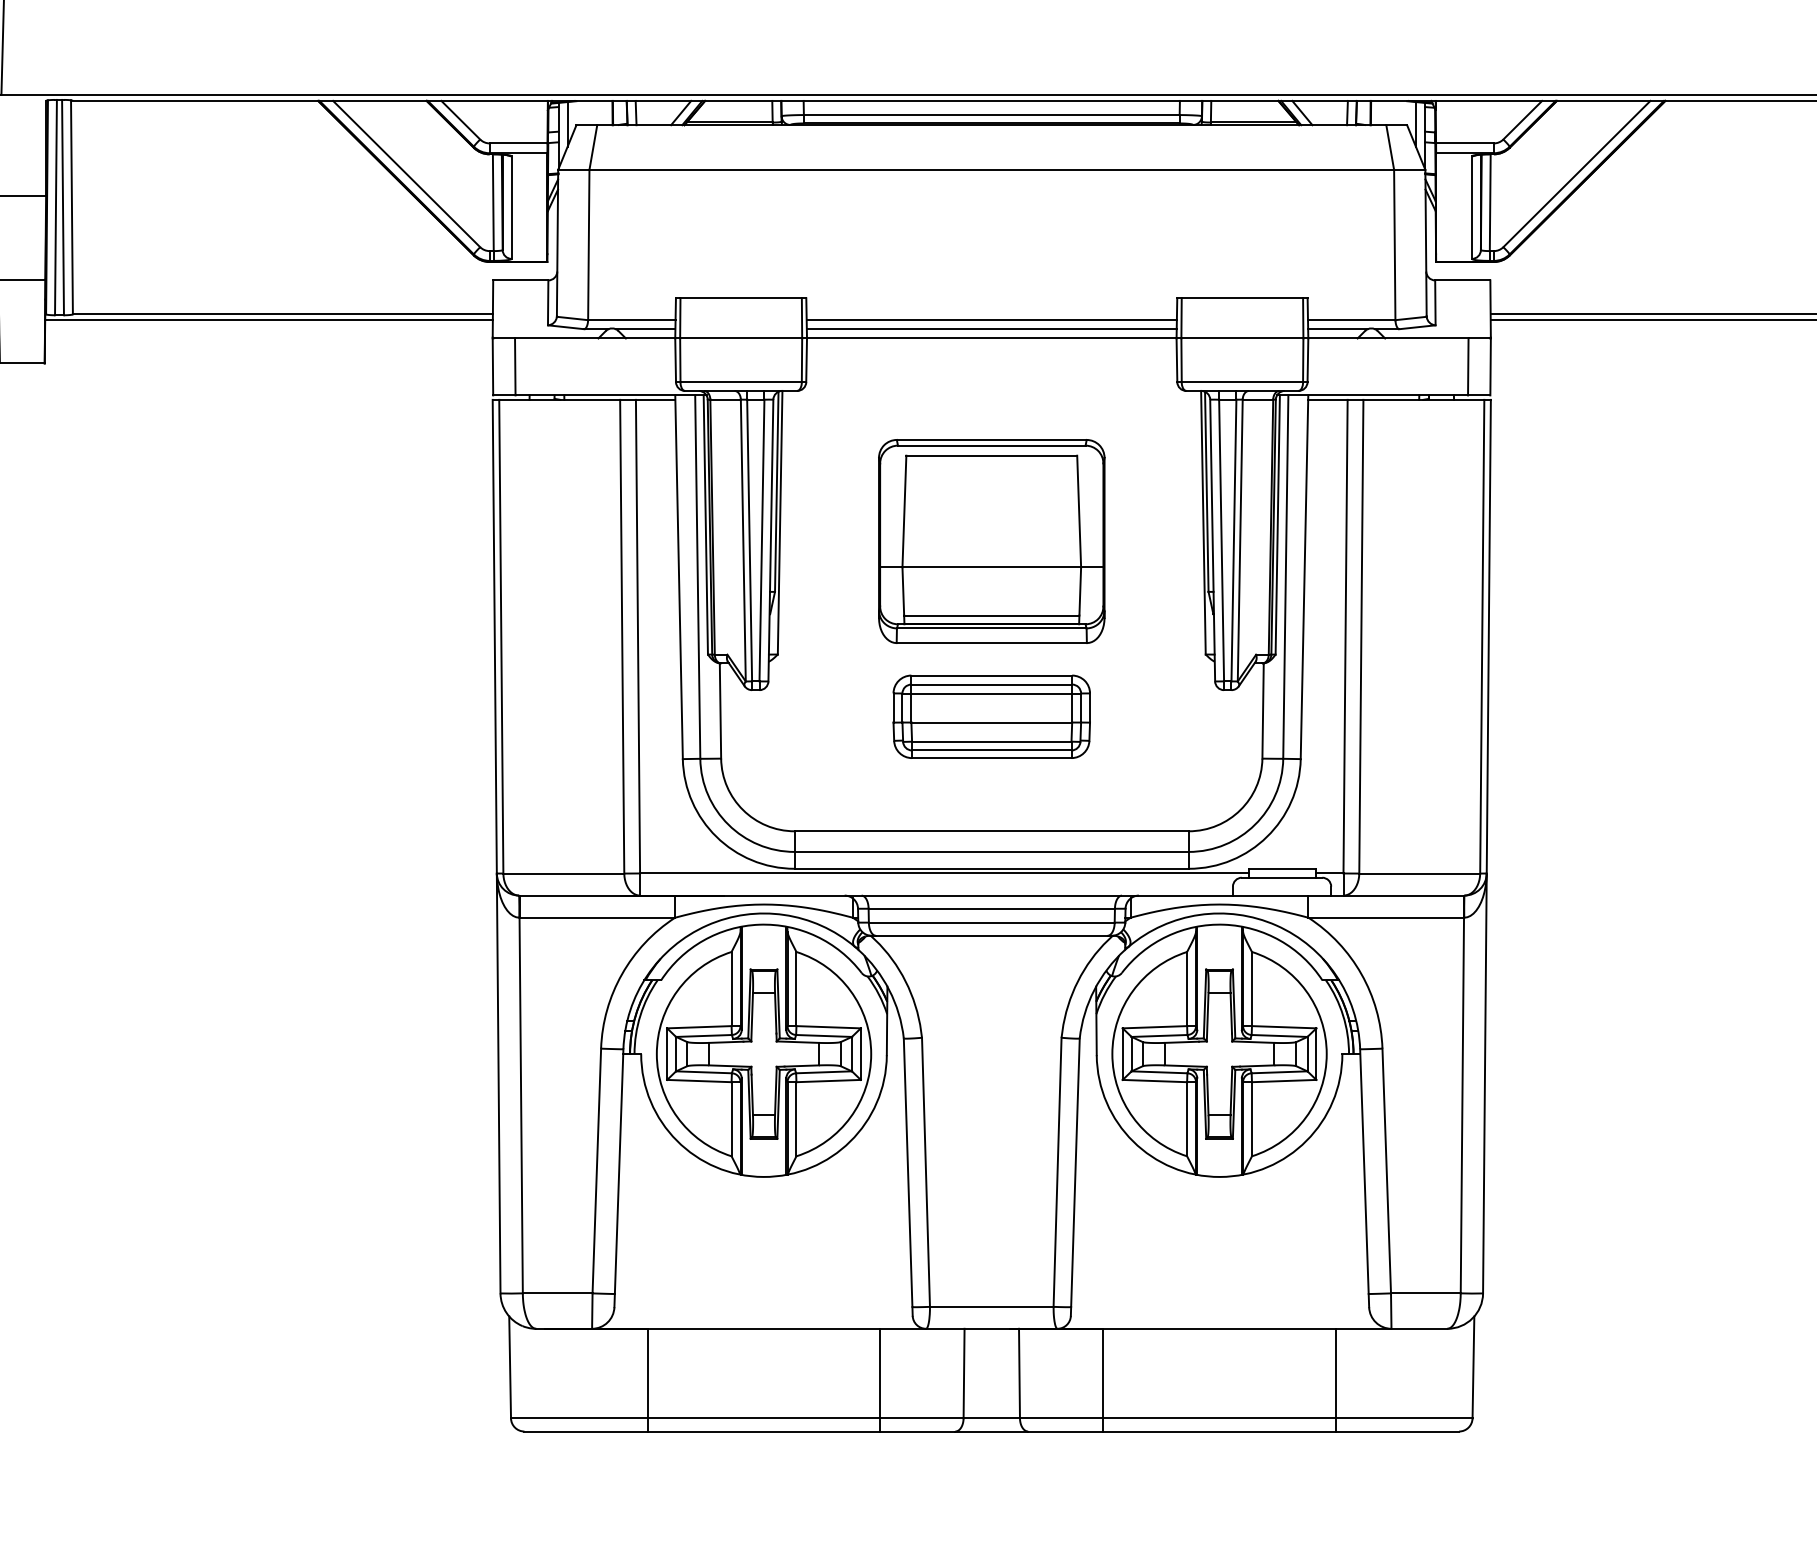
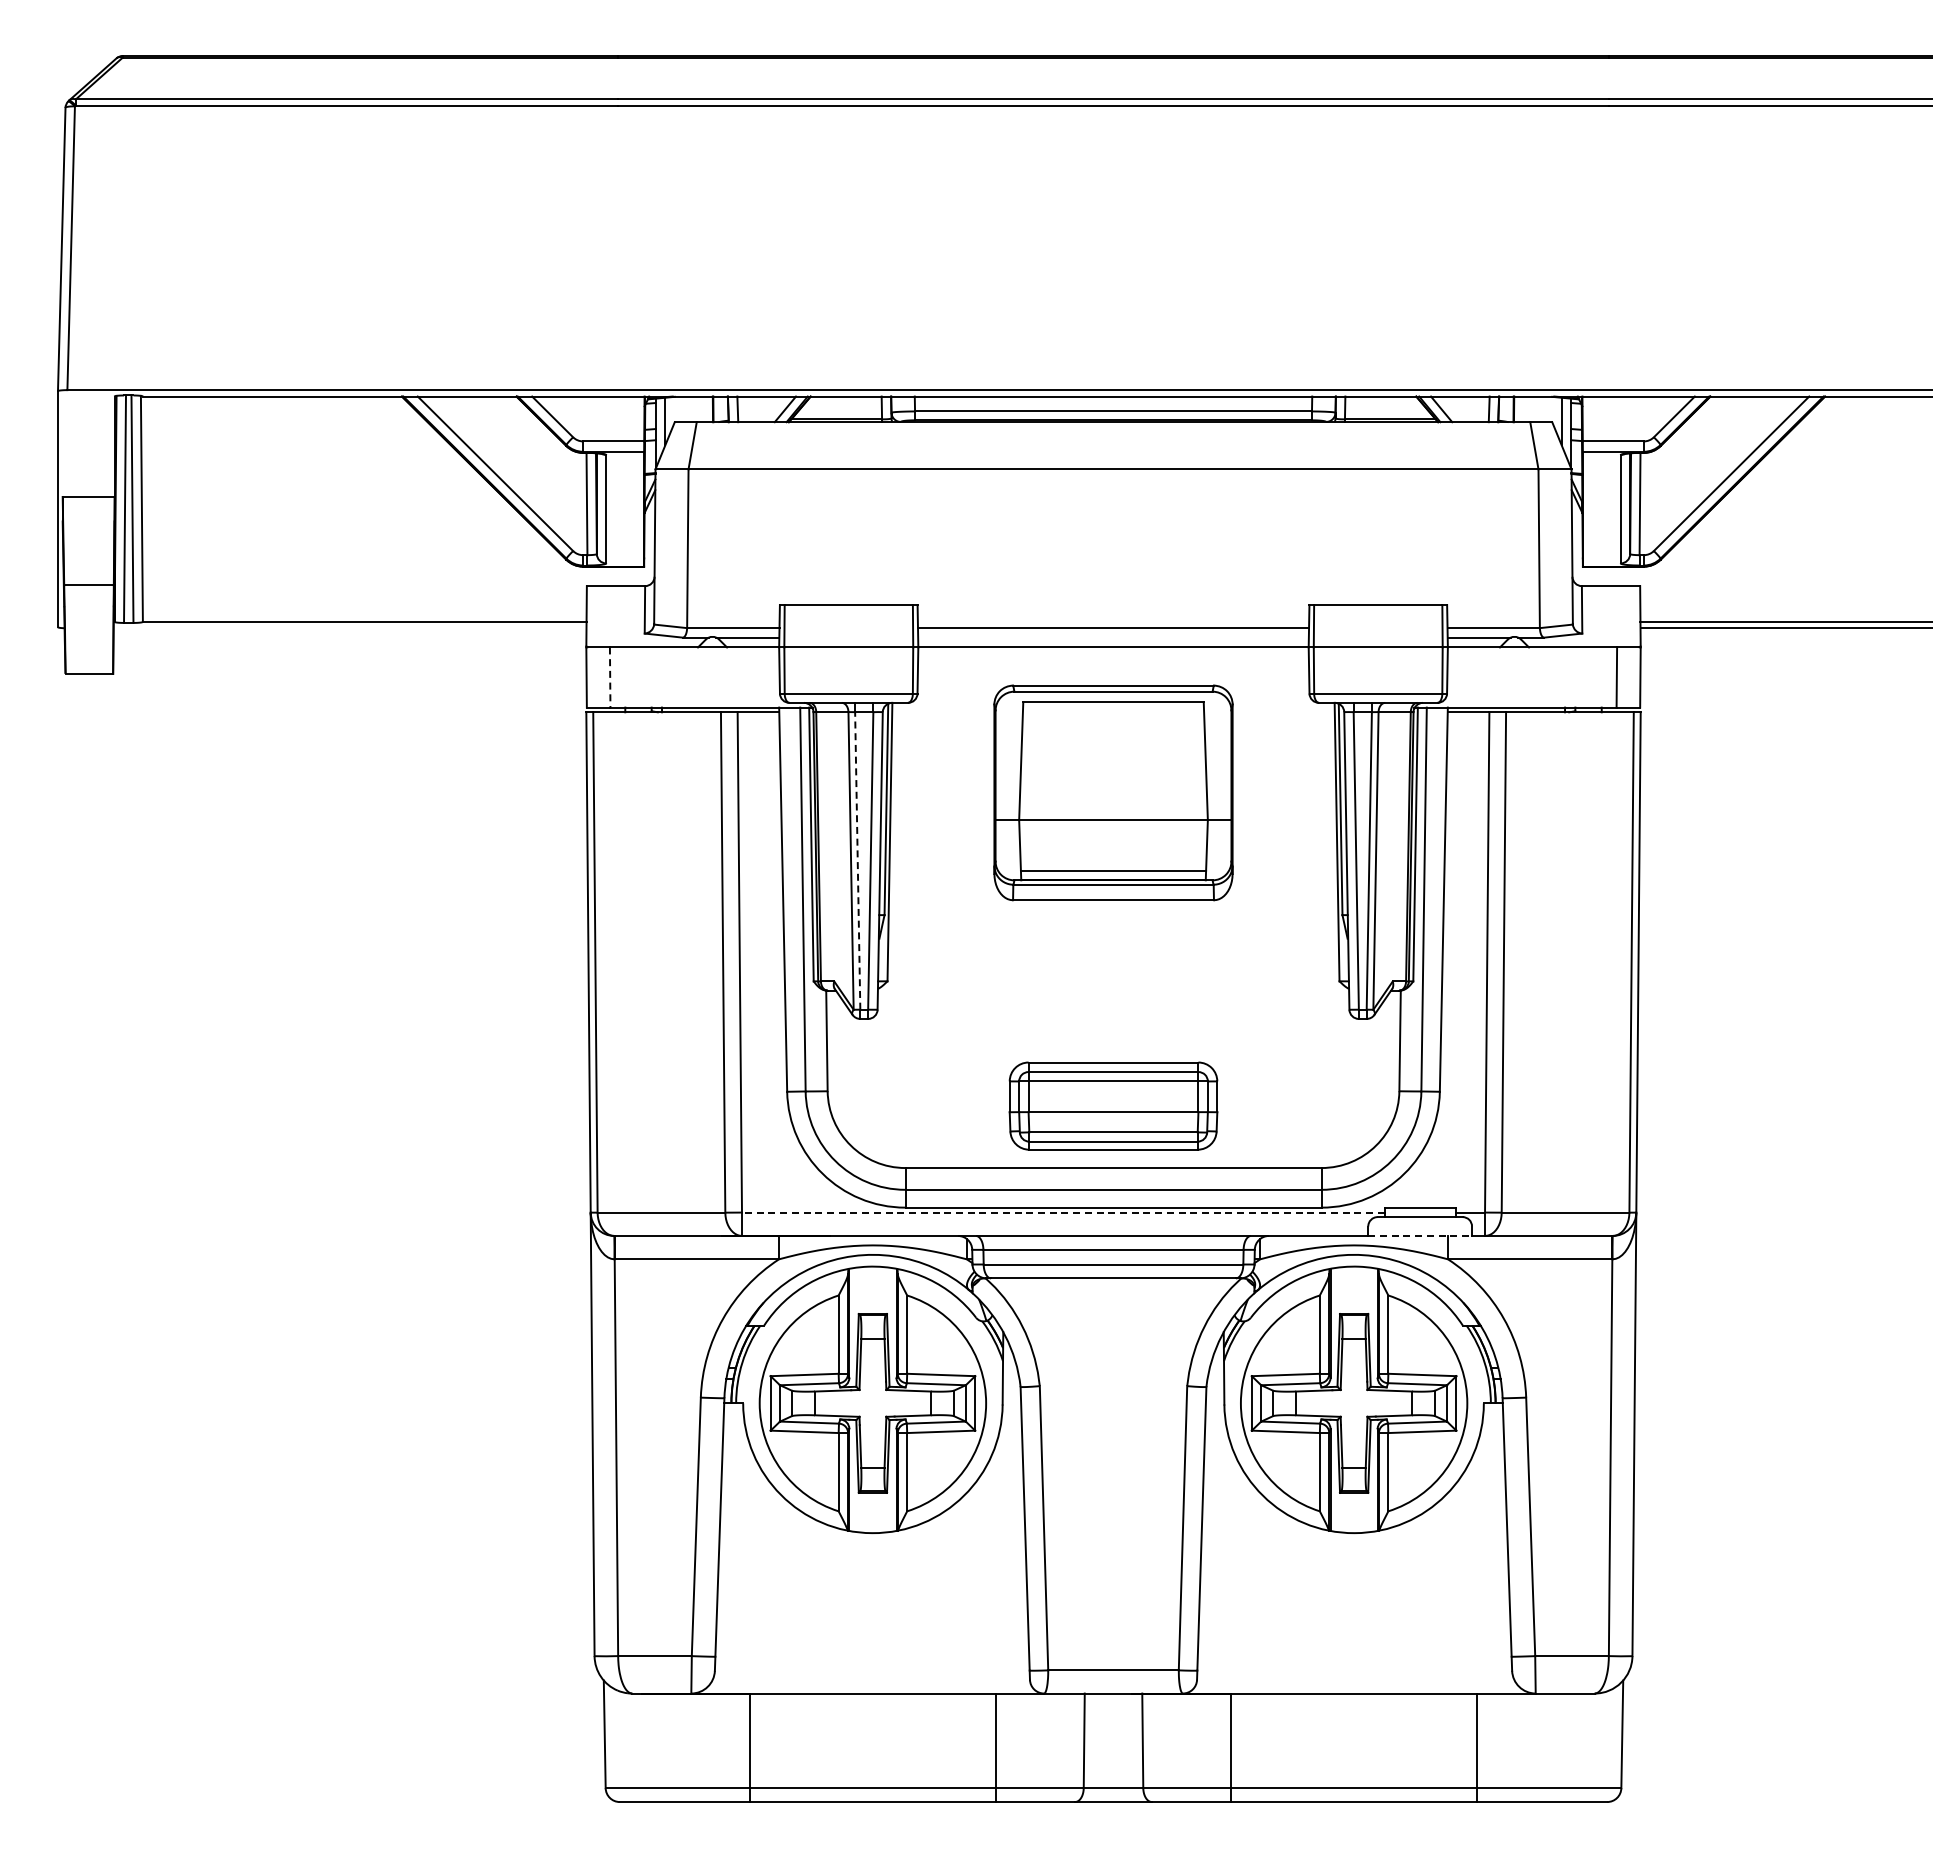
line: (268, 320) -> (349, 628), removed
line: (991, 329) -> (1113, 637), removed
line: (515, 367) -> (610, 678), solid -> dashed
line: (749, 540) -> (857, 860), solid -> dashed
part: (991, 541) -> (1113, 792), moved
part: (991, 716) -> (1113, 1105), moved
line: (943, 873) -> (1062, 1212), solid -> dashed
line: (1282, 895) -> (1420, 1235), solid -> dashed

